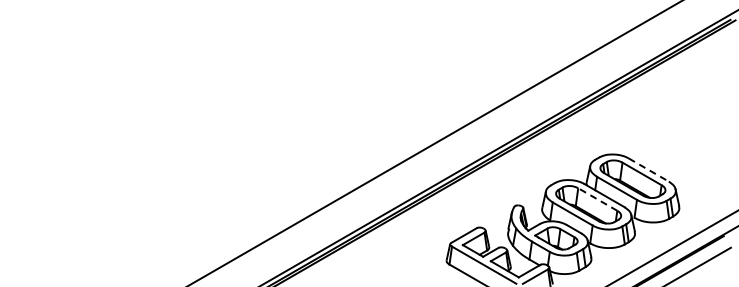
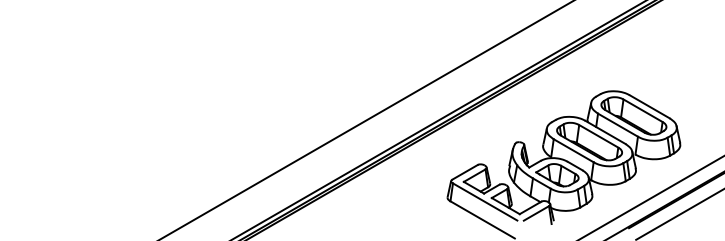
line: (649, 170) -> (650, 107), dashed -> solid
line: (597, 199) -> (598, 136), dashed -> solid

